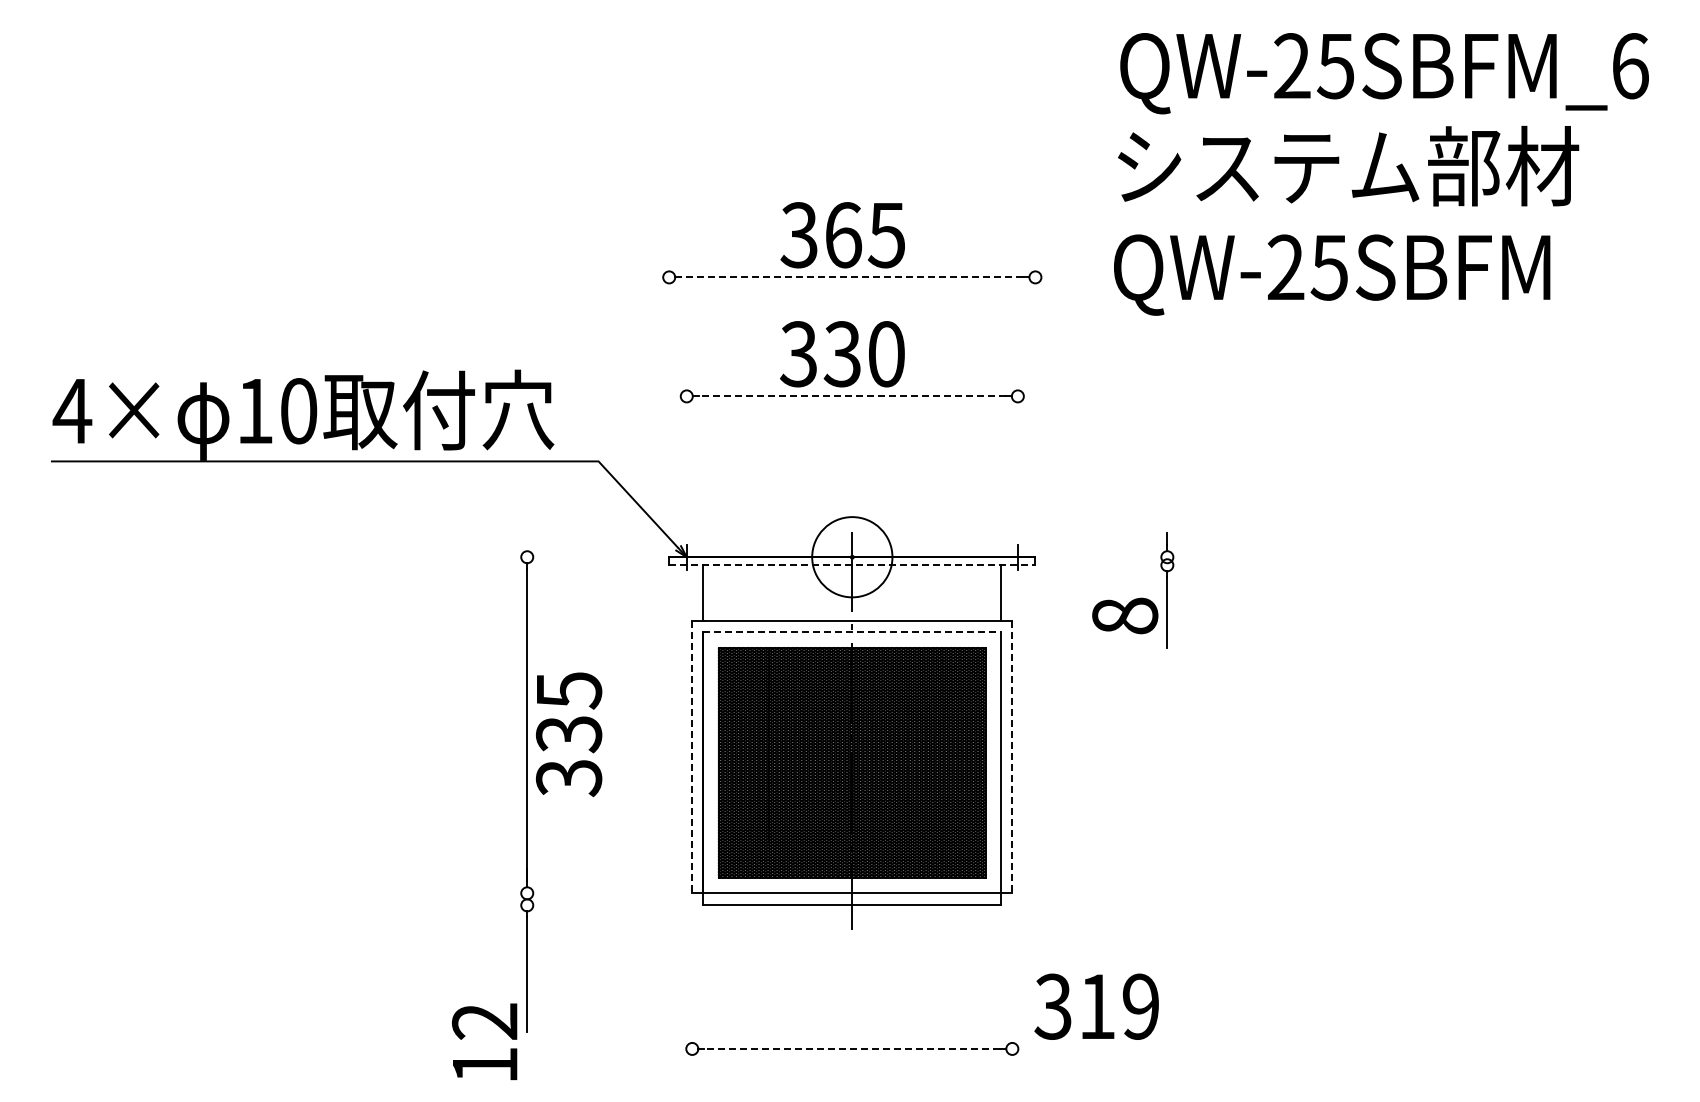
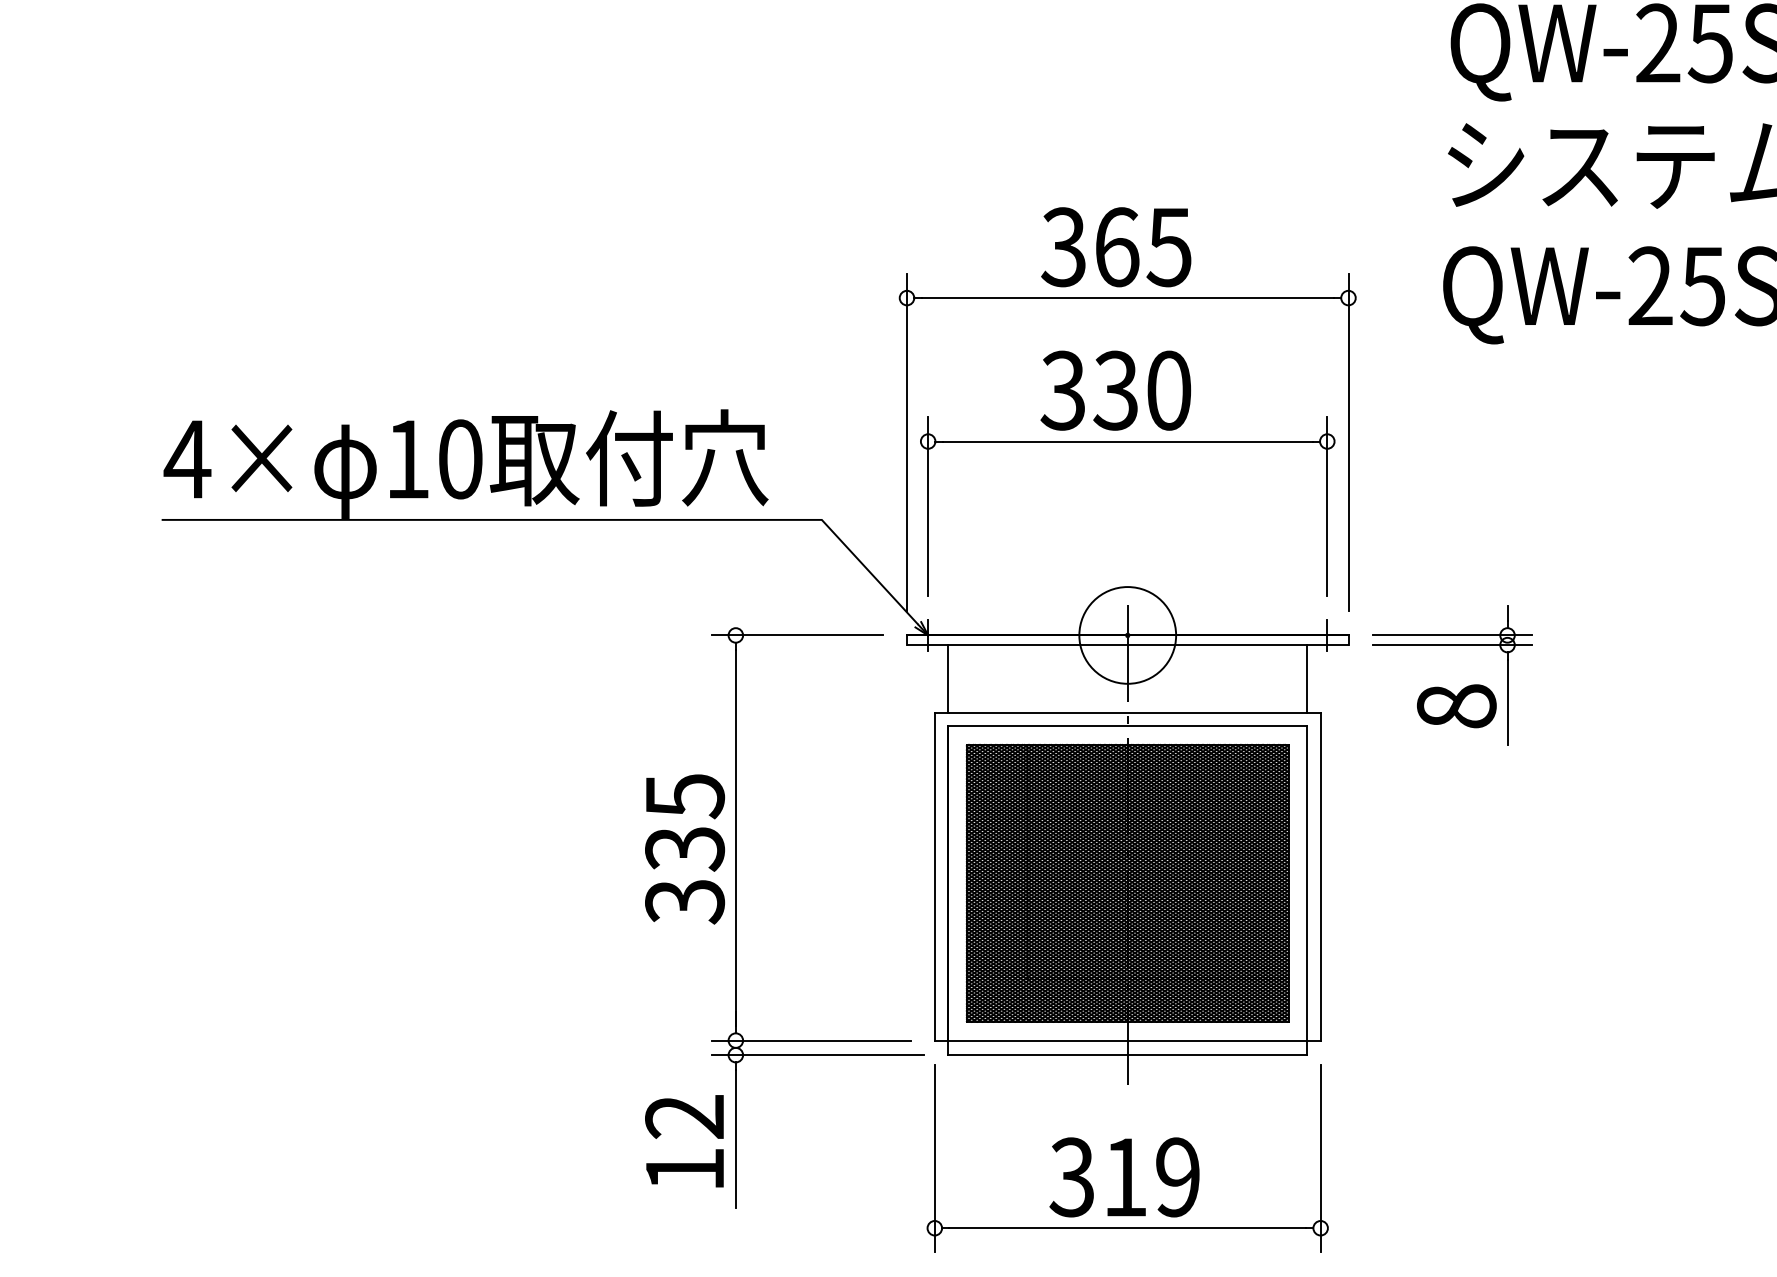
line: (851, 277) -> (1126, 298), dashed -> solid
line: (852, 396) -> (1127, 441), dashed -> solid
line: (669, 397) -> (907, 442), added
line: (1035, 397) -> (1348, 442), added
line: (686, 450) -> (927, 506), added
line: (1017, 450) -> (1326, 506), added
line: (578, 557) -> (797, 635), added
line: (1121, 557) -> (1452, 635), added
line: (852, 565) -> (1127, 645), dashed -> solid
line: (1121, 565) -> (1452, 645), added
line: (852, 632) -> (1127, 726), dashed -> solid
text: (569, 734) -> (685, 849), moved
line: (692, 757) -> (935, 876), dashed -> solid
line: (1012, 757) -> (1320, 876), dashed -> solid
line: (589, 893) -> (810, 1040), added
line: (595, 905) -> (818, 1055), added
line: (692, 991) -> (935, 1158), added
line: (1012, 991) -> (1320, 1158), added
text: (1096, 1006) -> (1124, 1177), moved
text: (484, 1041) -> (684, 1140), moved
line: (852, 1048) -> (1127, 1227), dashed -> solid

